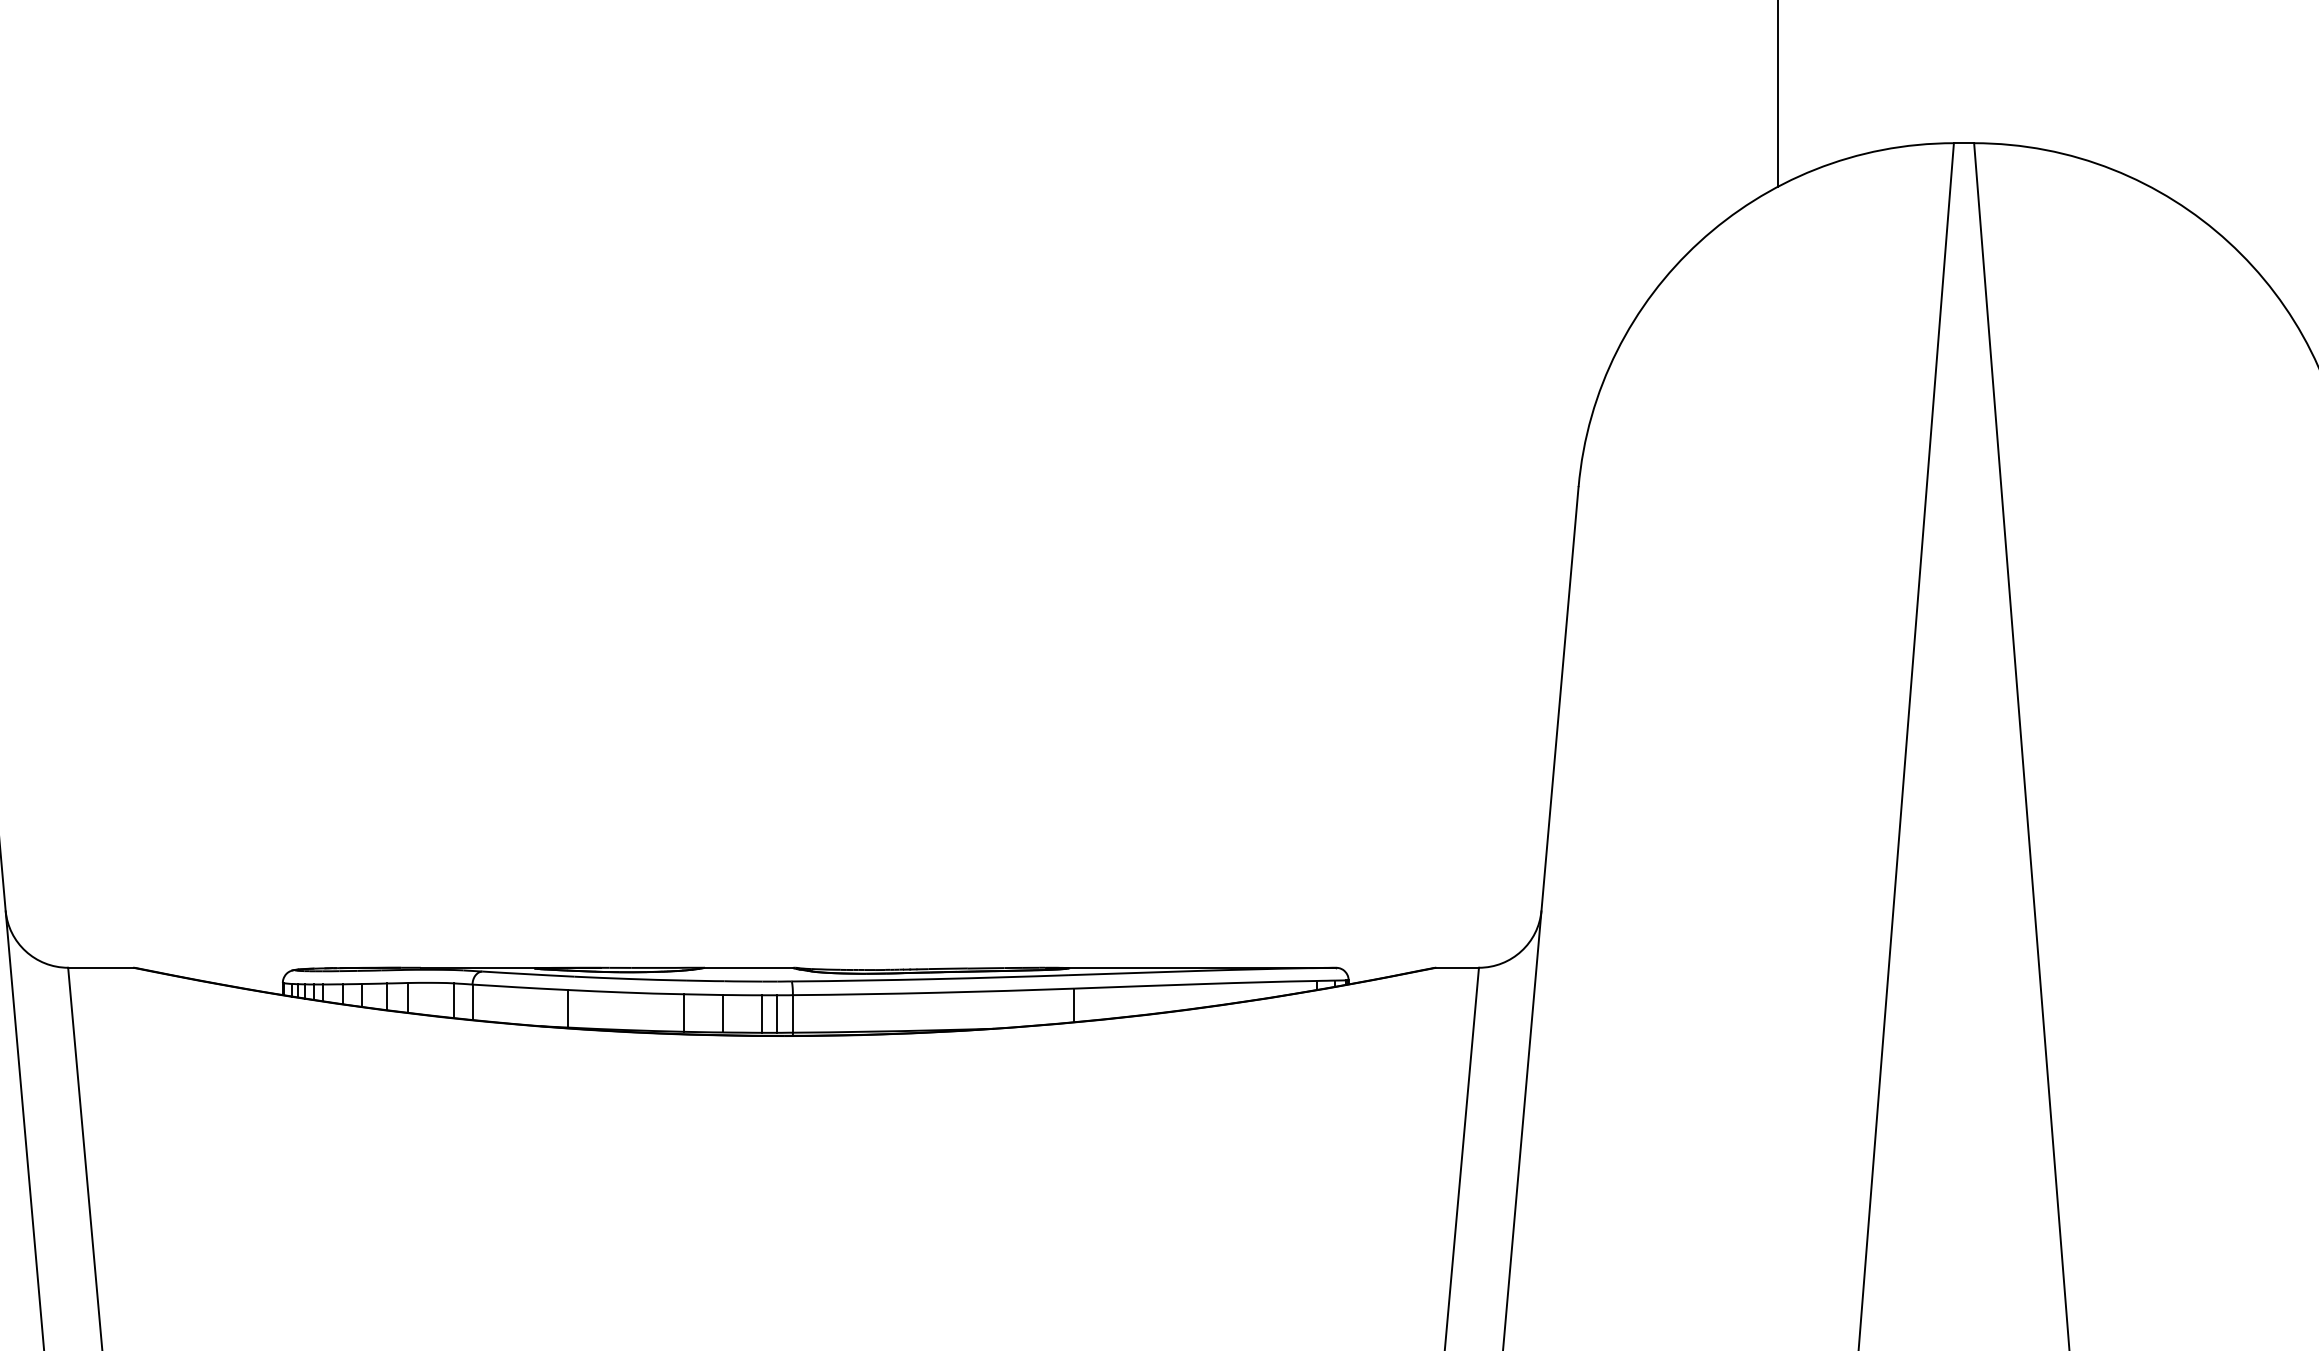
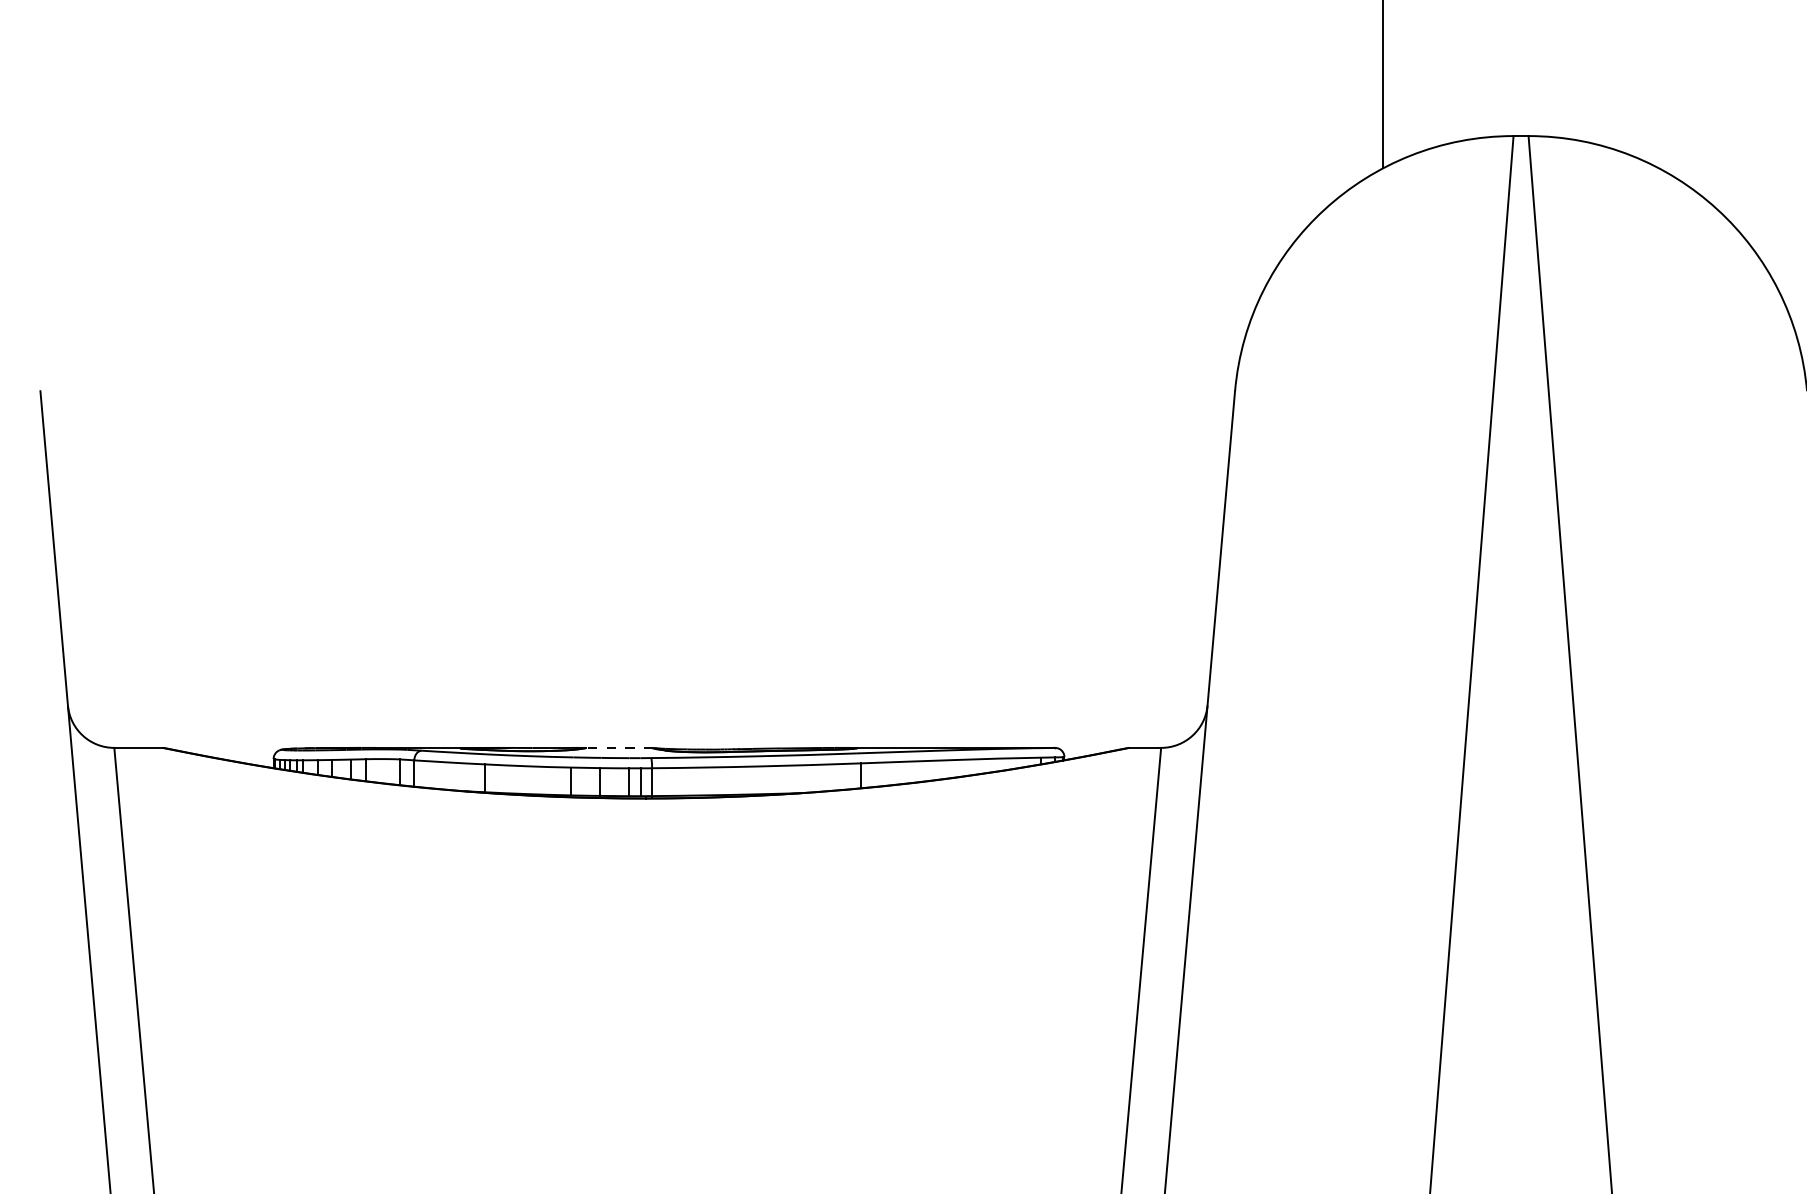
line: (747, 967) -> (618, 747), solid -> dashed

